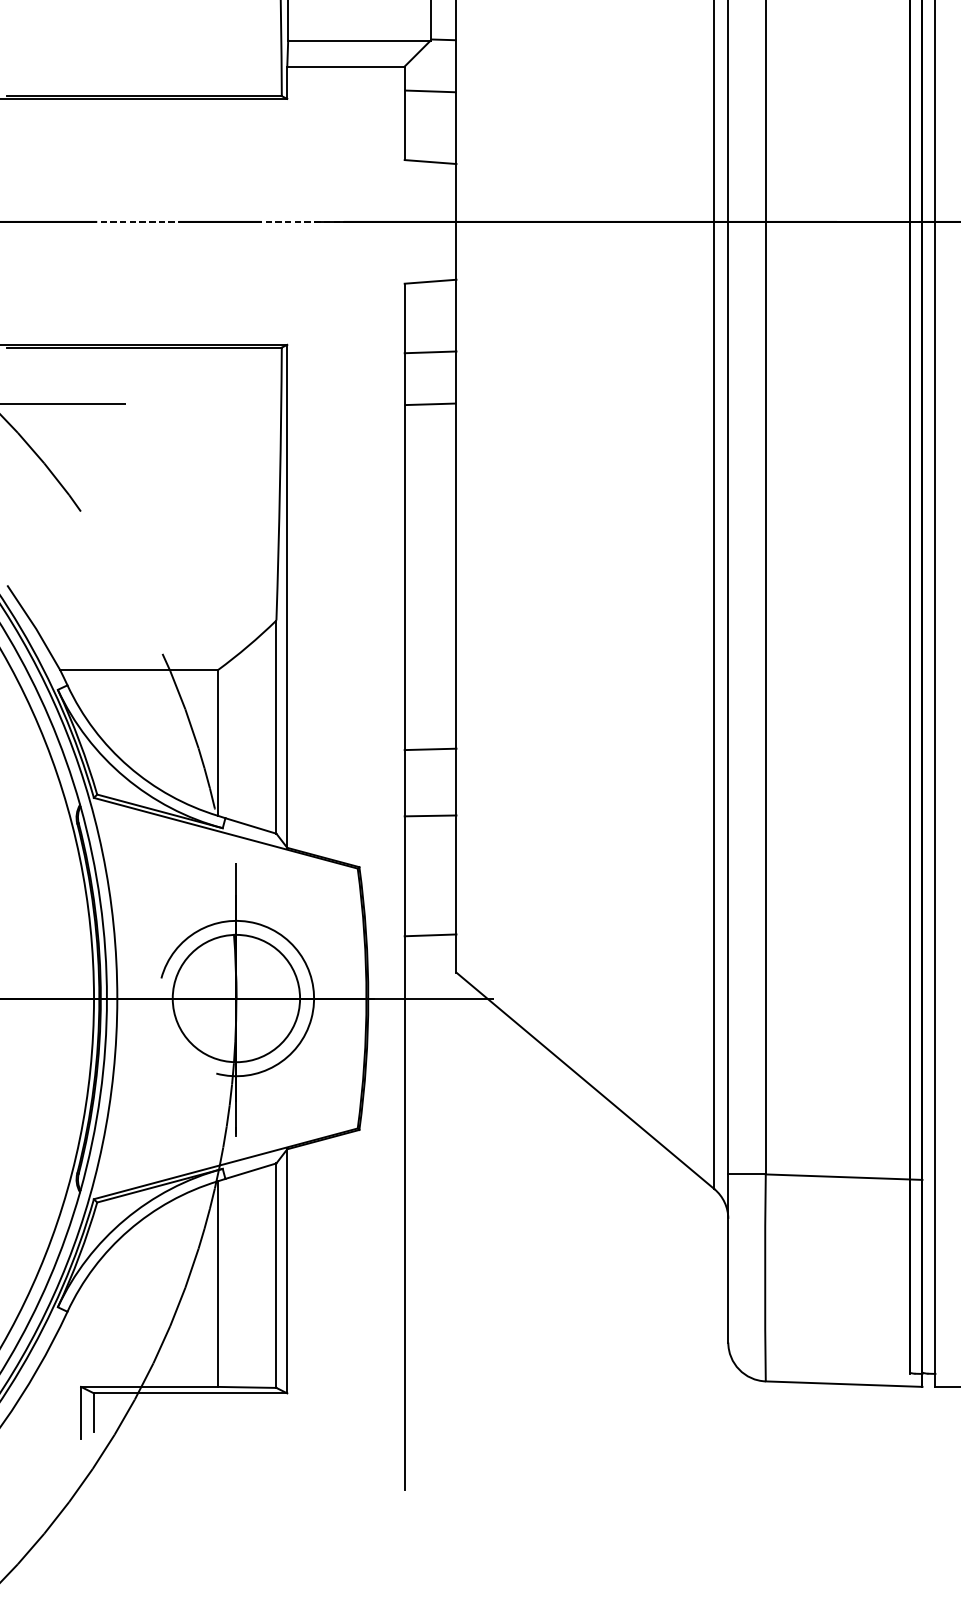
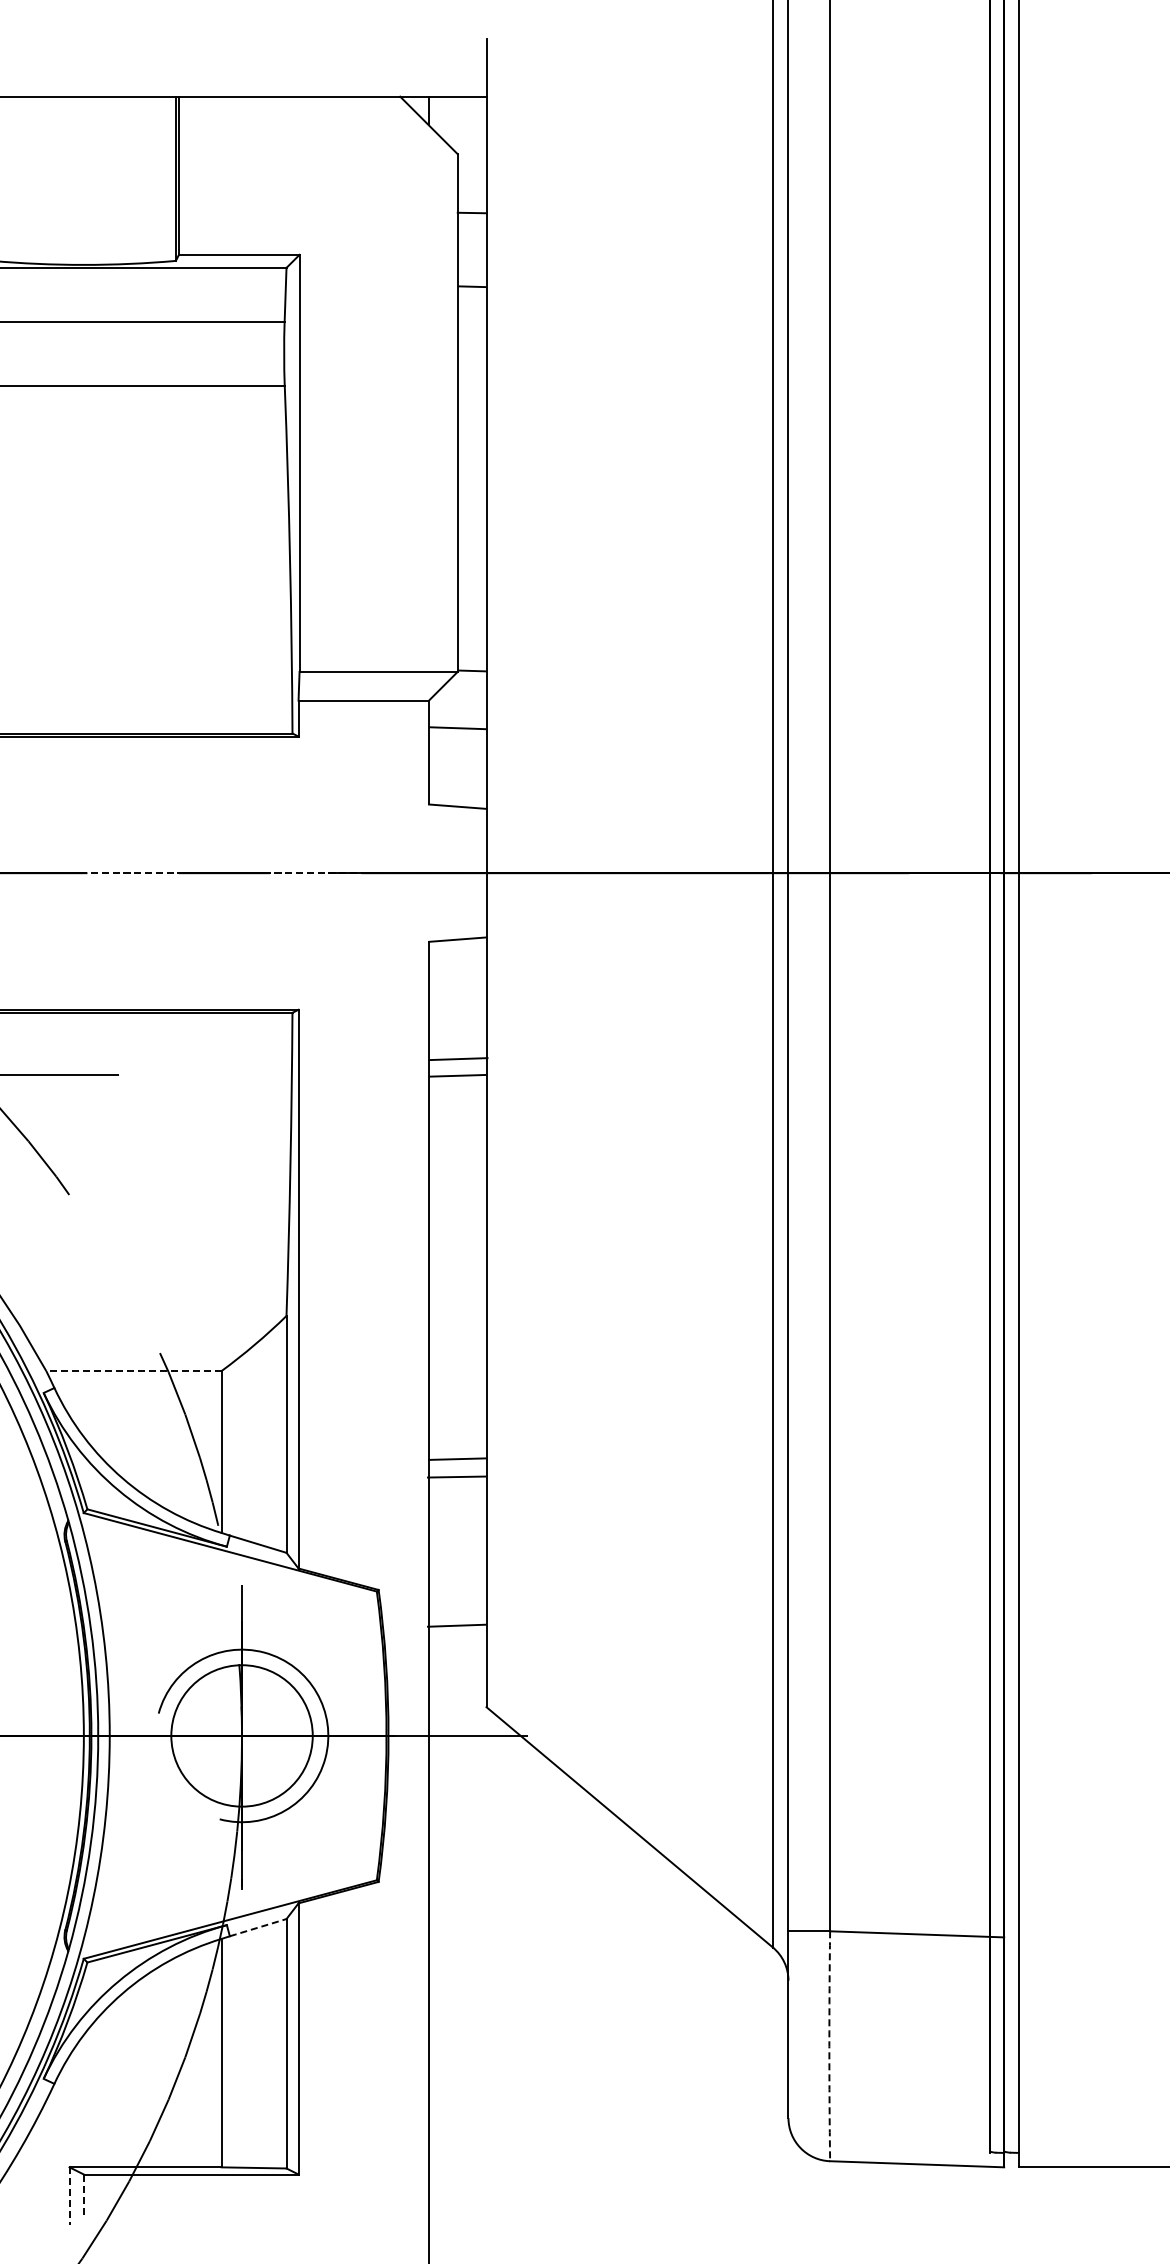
line: (430, 352) -> (458, 1059), moved
line: (138, 670) -> (133, 1371), solid -> dashed
line: (430, 815) -> (456, 1476), moved
line: (430, 935) -> (456, 1625), moved
line: (251, 1171) -> (258, 1927), solid -> dashed
arc: (765, 1278) -> (829, 2046), solid -> dashed
line: (81, 1413) -> (69, 2196), solid -> dashed
line: (93, 1413) -> (83, 2196), solid -> dashed

